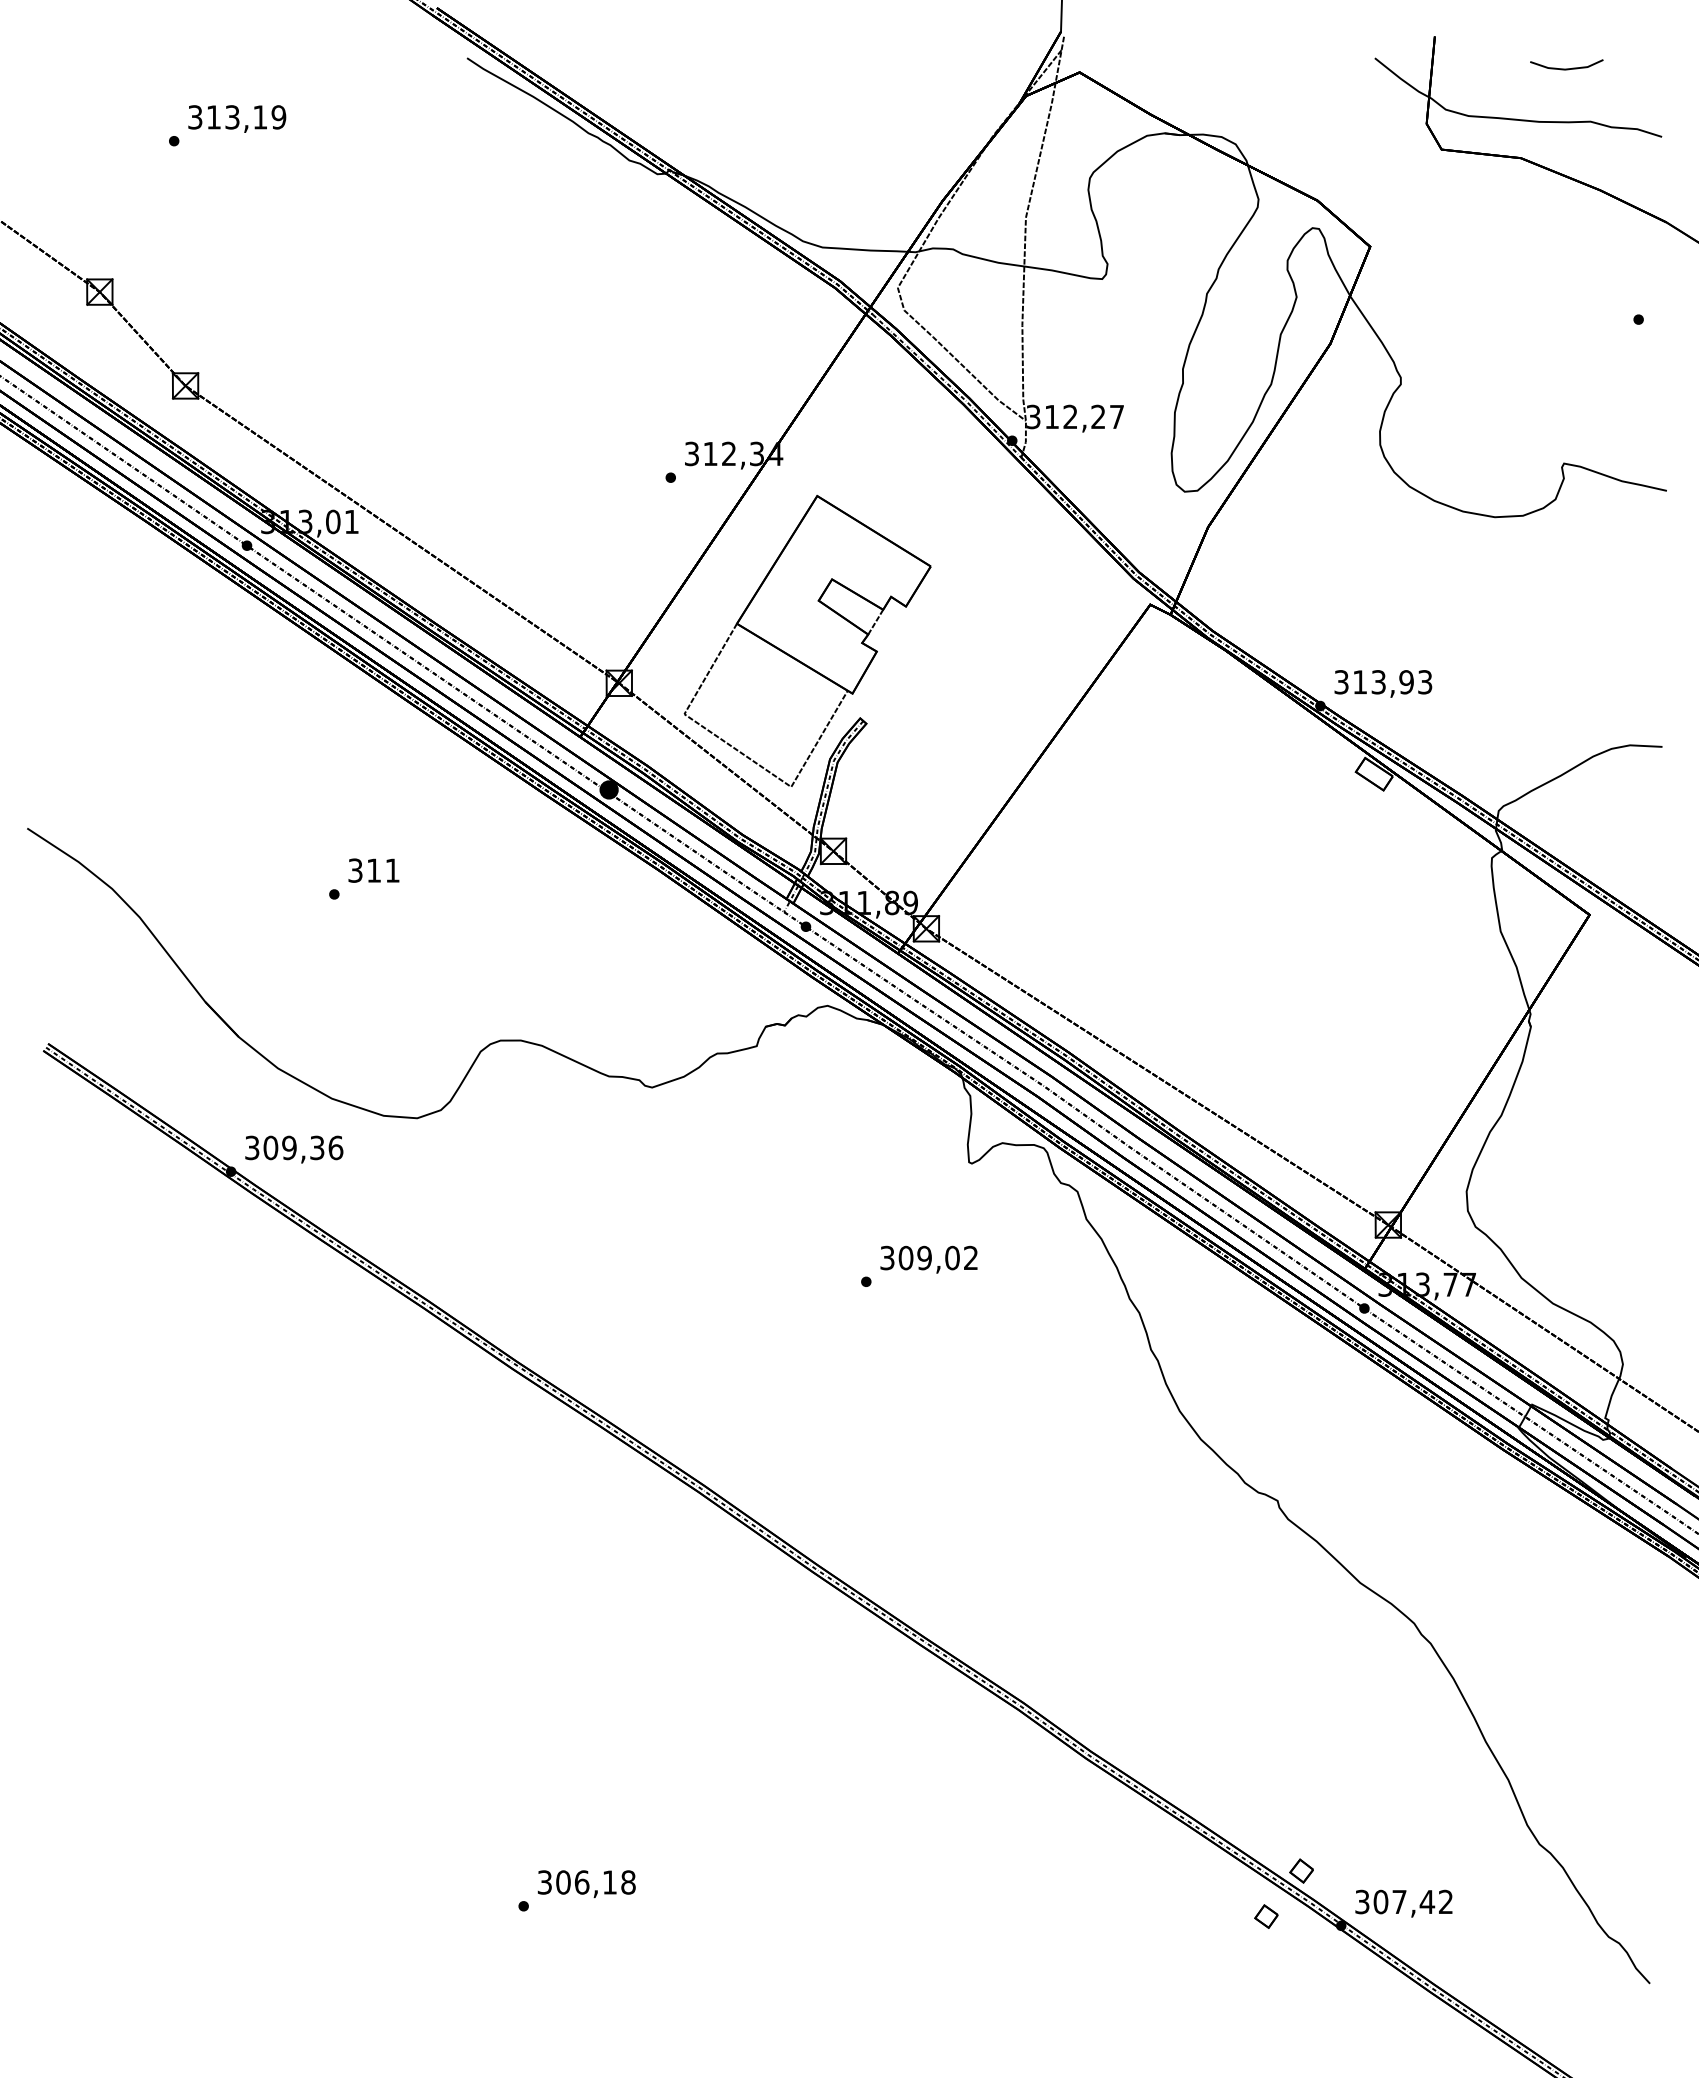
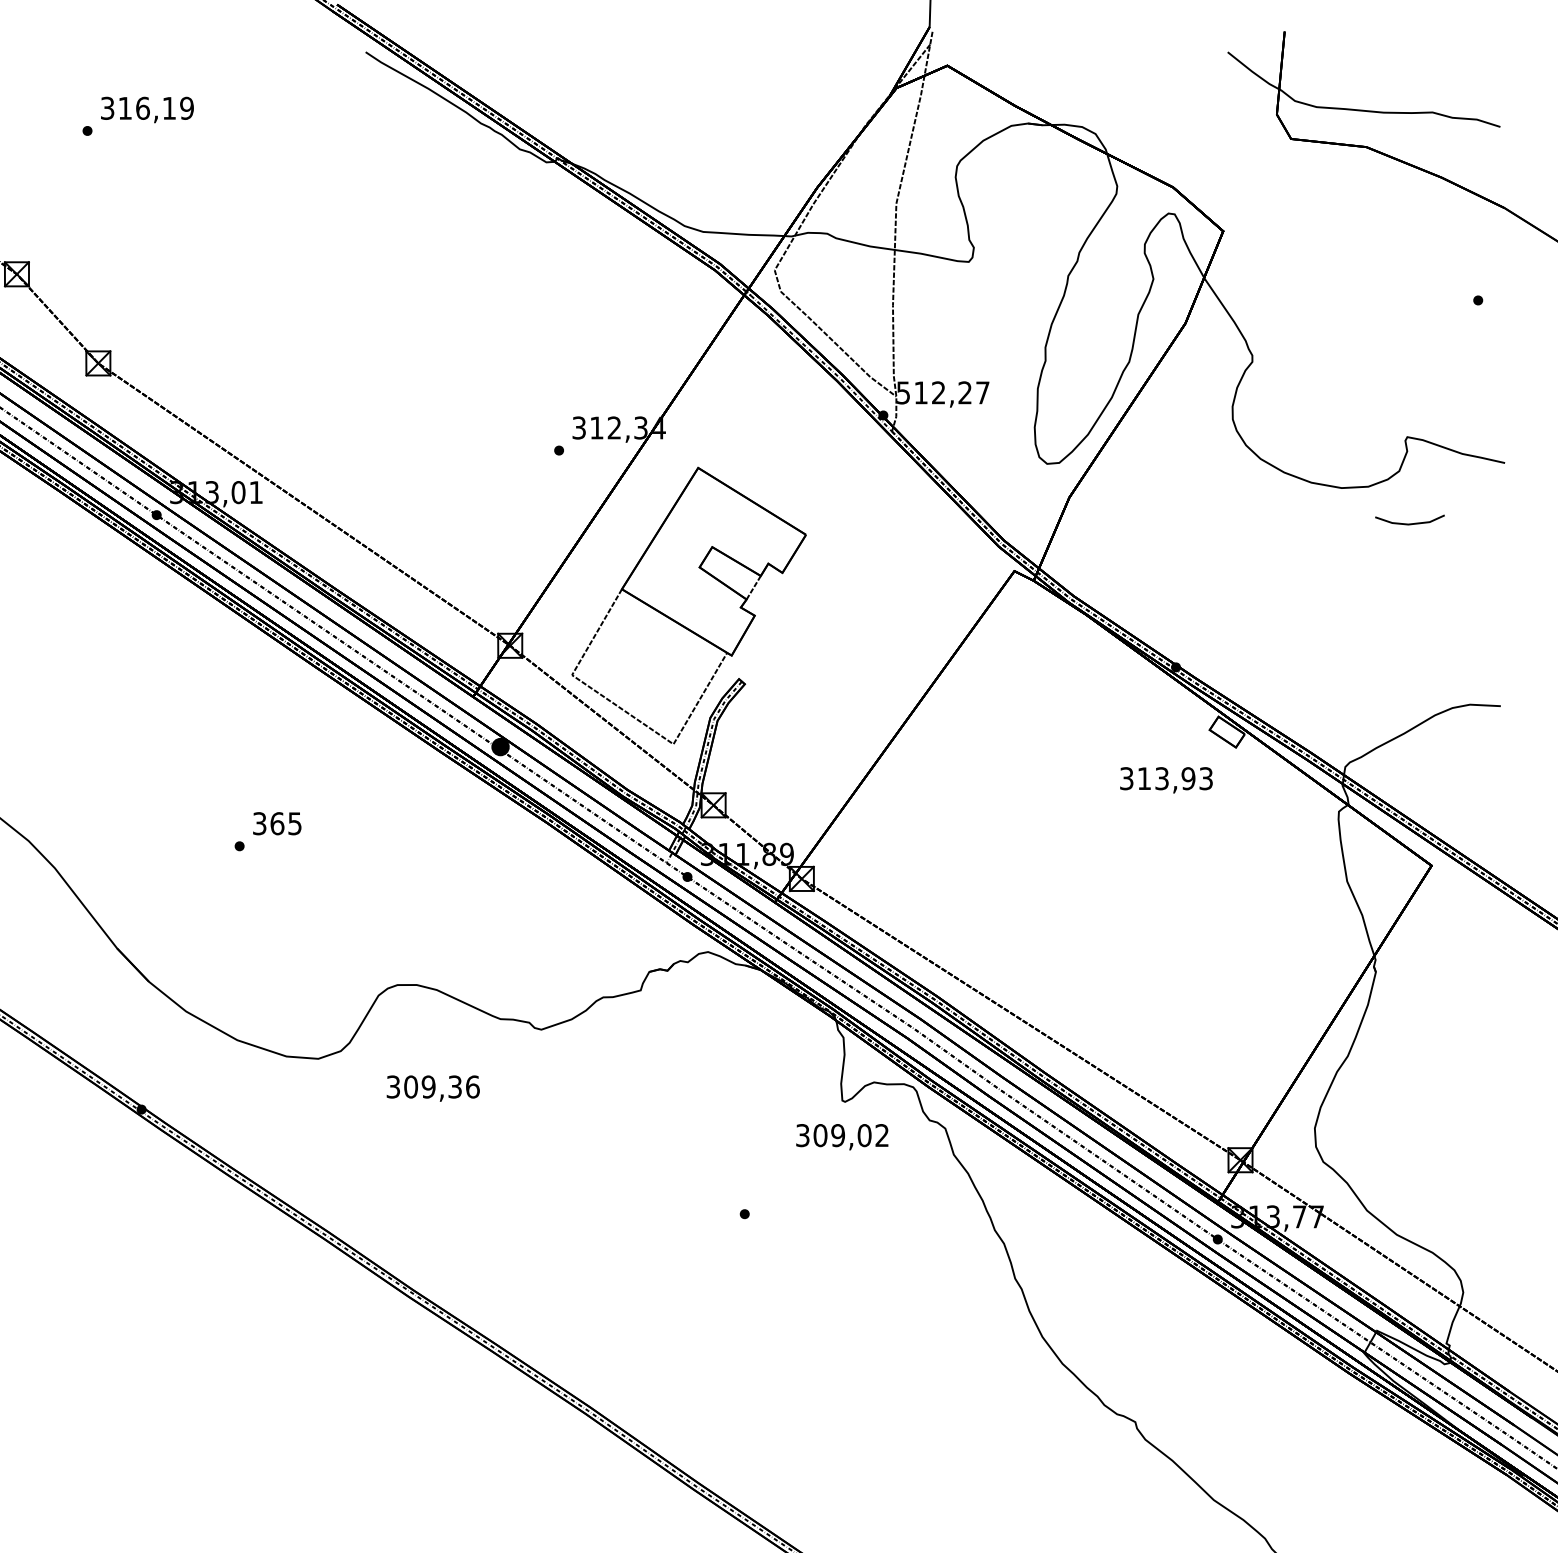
line: (1566, 68) -> (1409, 523), moved
text: (232, 117) -> (142, 108), 313,19 -> 316,19
text: (1033, 416) -> (903, 392), 312,27 -> 512,27
text: (1383, 683) -> (1166, 779), moved
text: (383, 870) -> (286, 823), 311 -> 365
text: (294, 1149) -> (433, 1088), moved
text: (928, 1259) -> (841, 1136), moved

